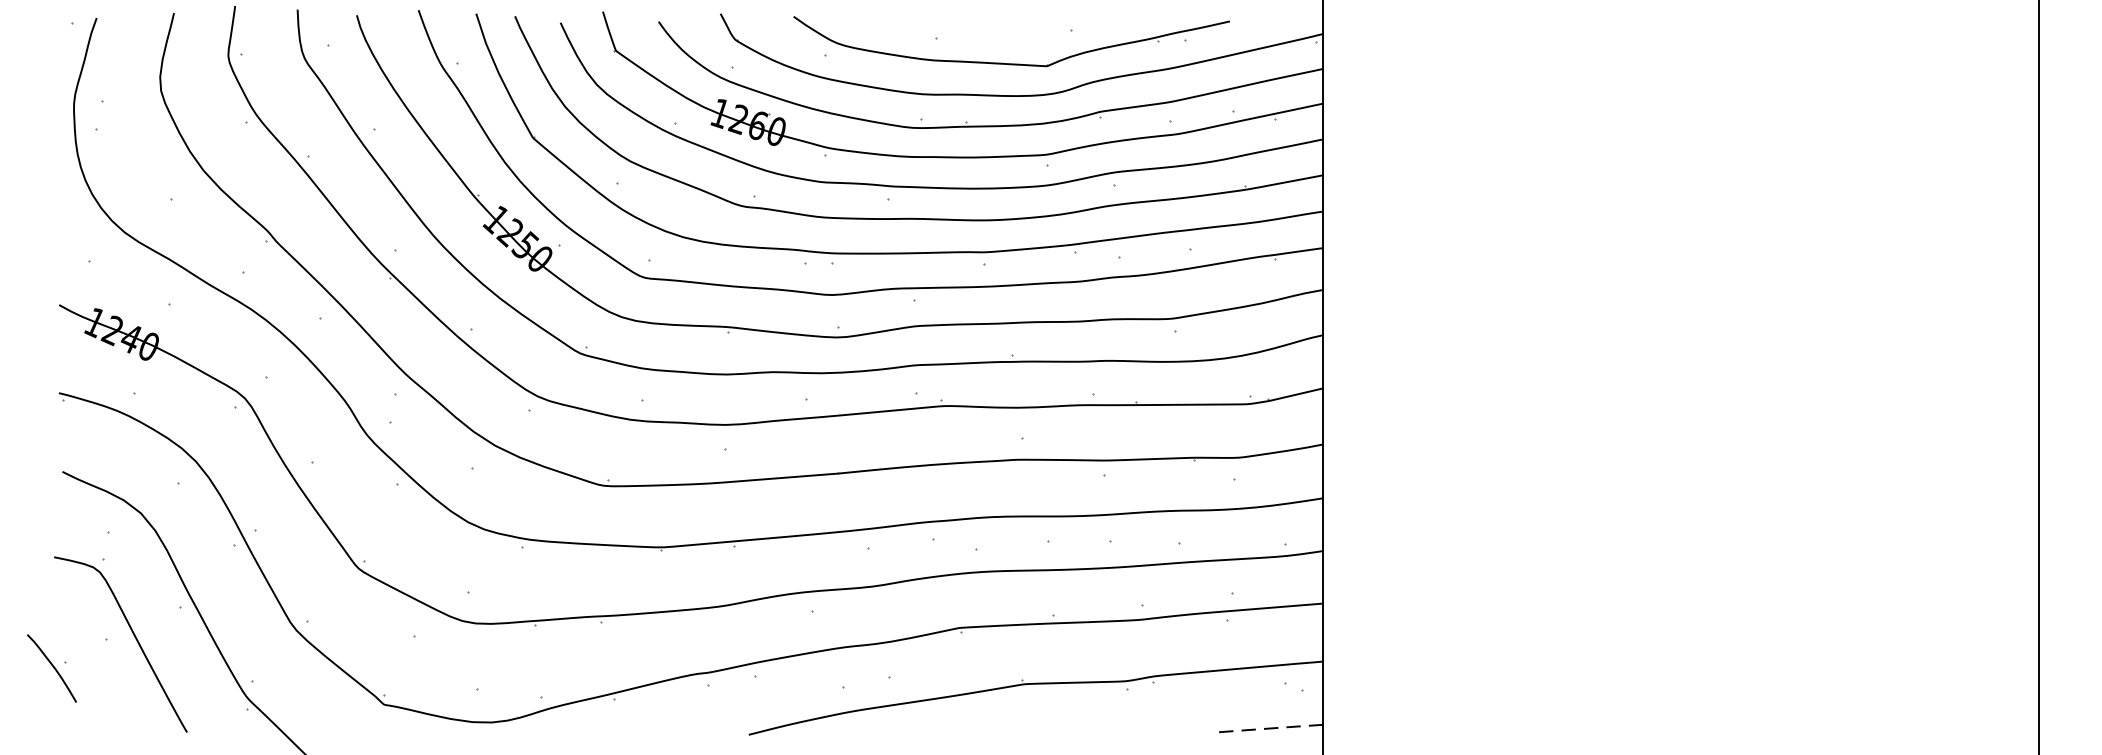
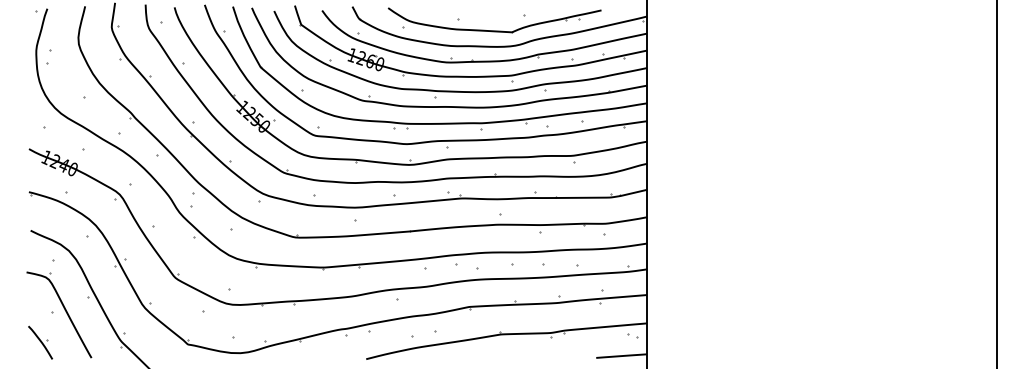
part: (51, 667) -> (40, 342), moved
line: (1272, 729) -> (622, 356), dashed -> solid

